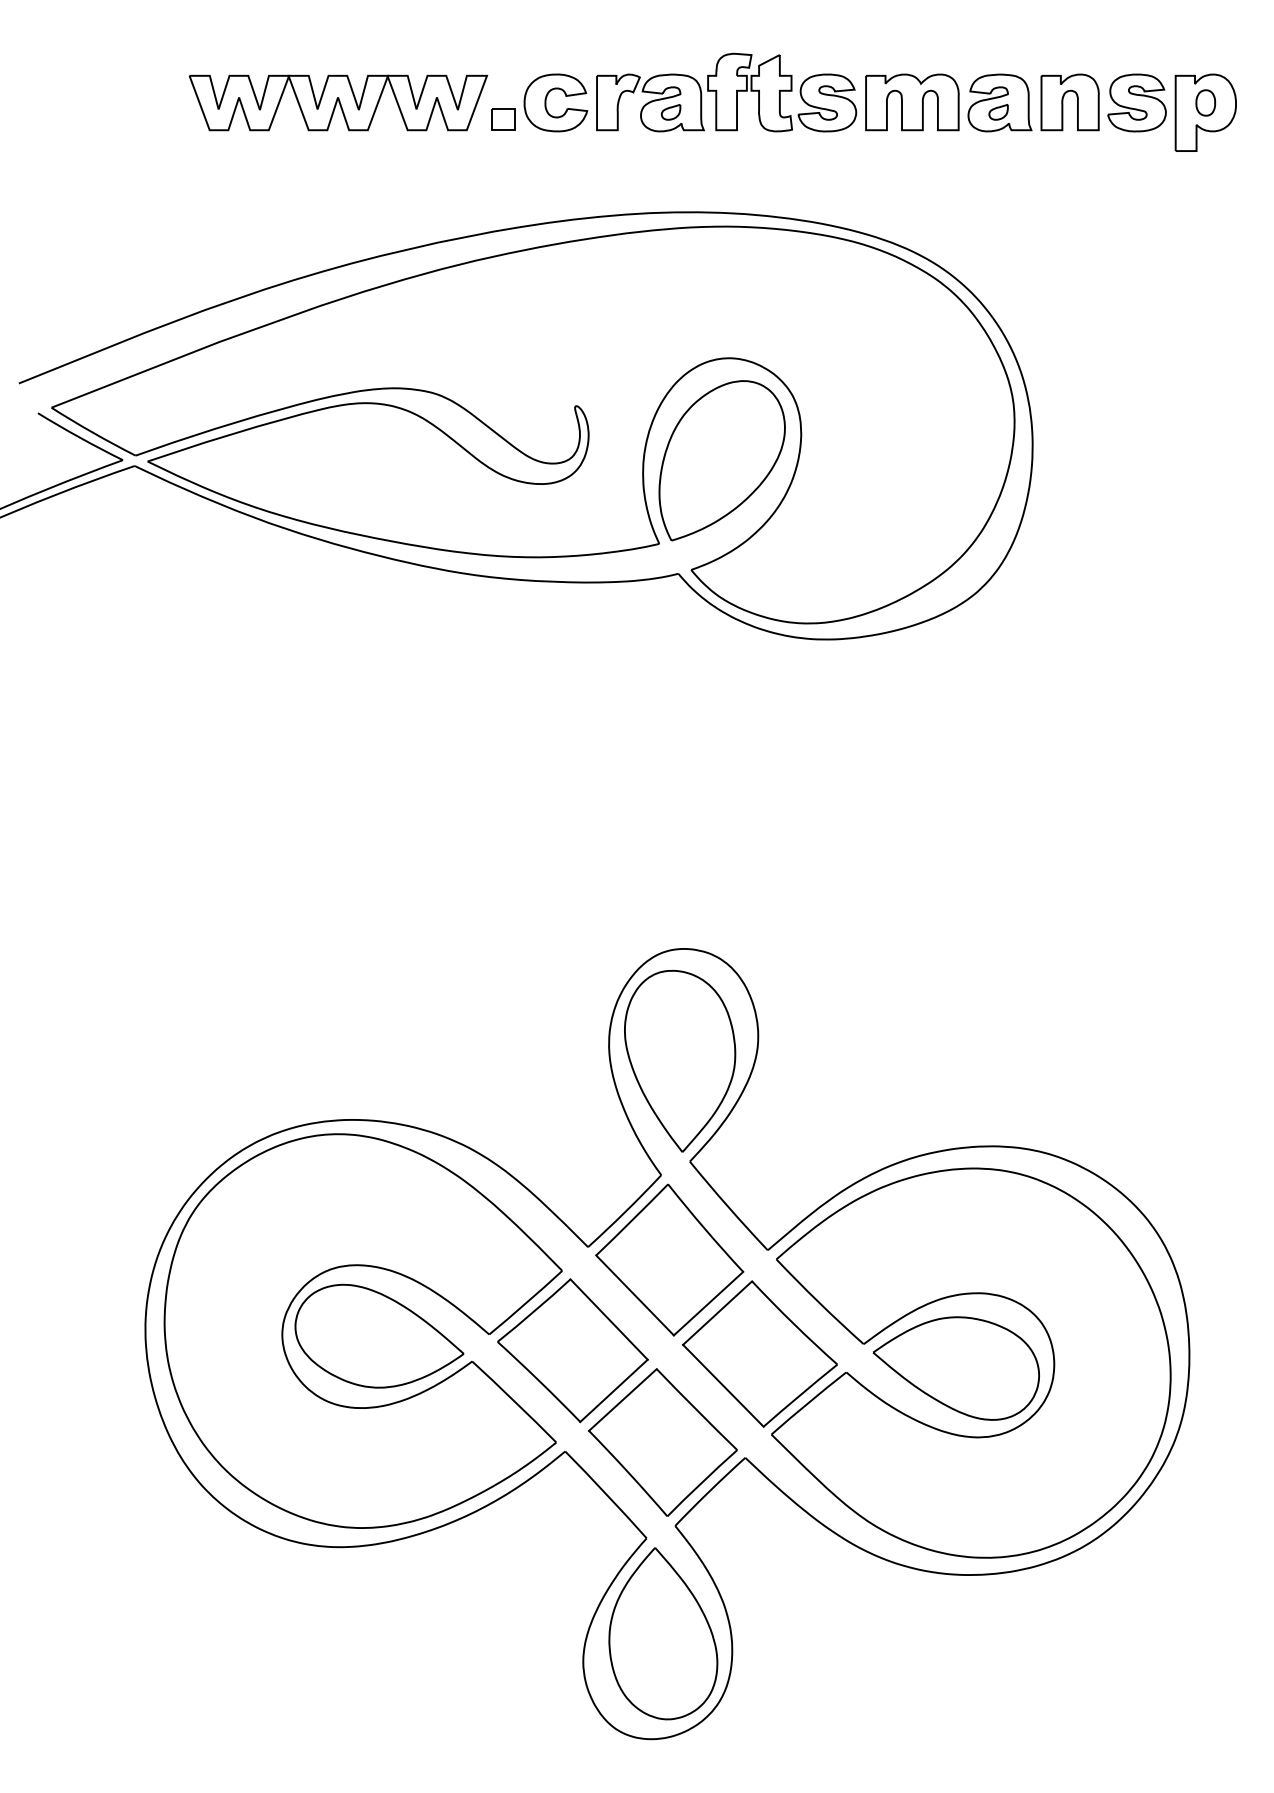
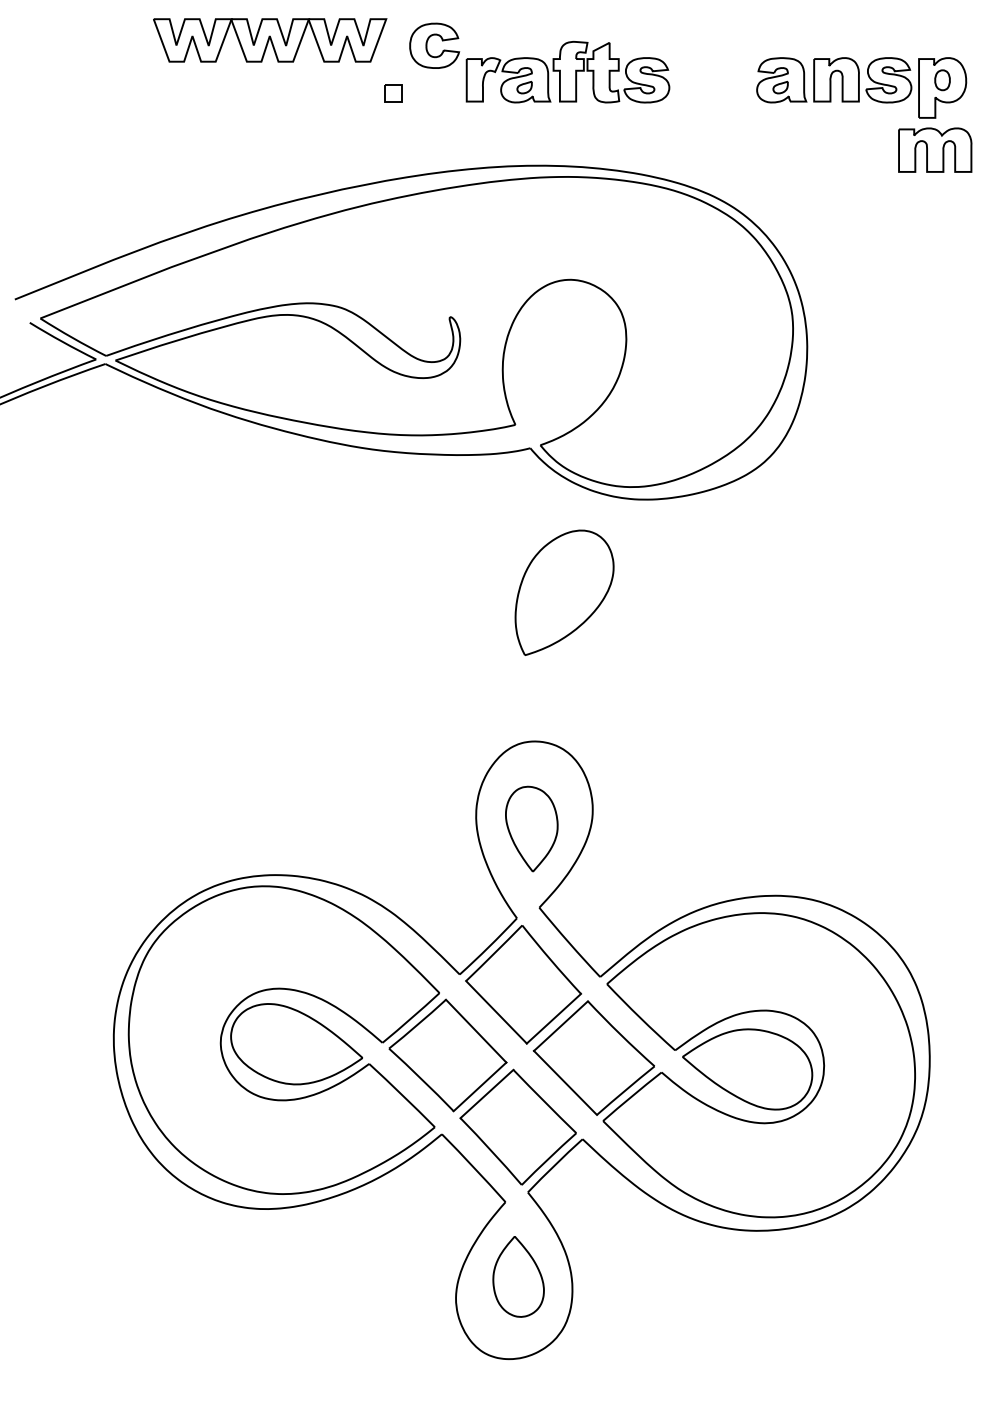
part: (338, 102) -> (270, 40), moved
part: (546, 102) -> (427, 45), moved
part: (912, 102) -> (935, 150), moved
part: (721, 460) -> (564, 592), moved
part: (680, 1060) -> (531, 828), size x0.6
part: (663, 1633) -> (518, 1276), size x0.6

